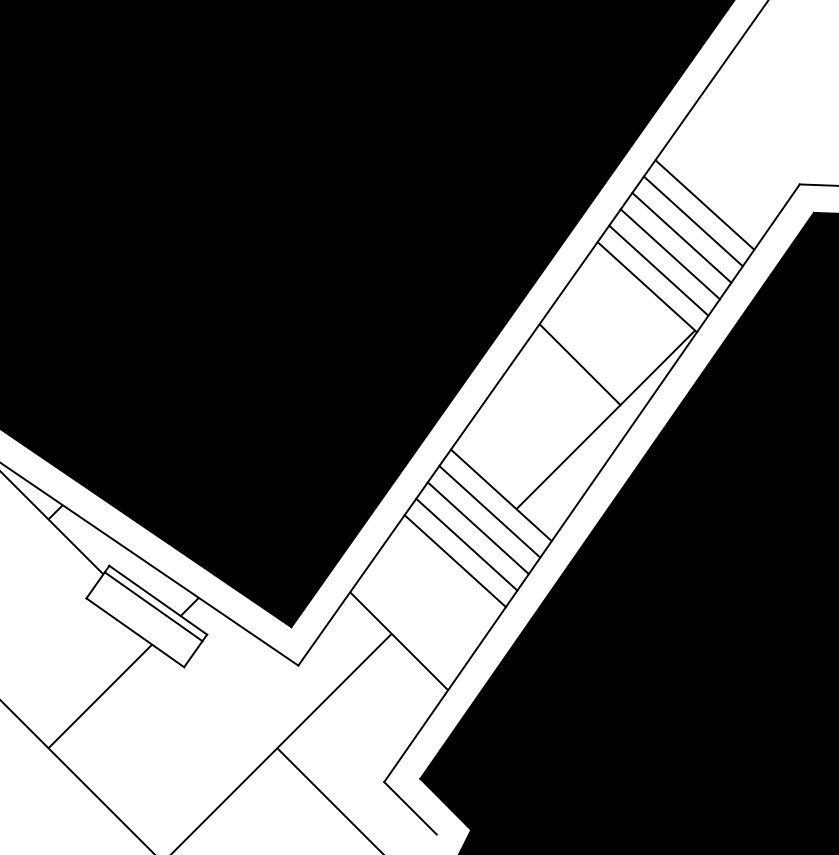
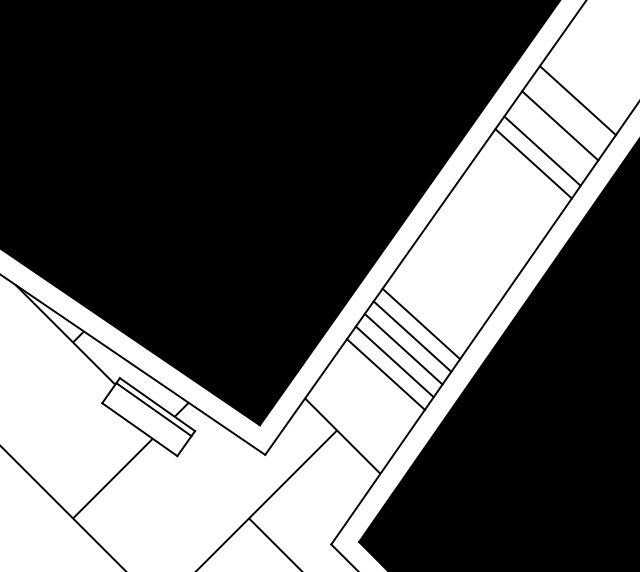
line: (692, 221) -> (568, 113), removed
line: (669, 254) -> (550, 138), removed
hatch: (605, 416) -> (501, 263), removed

